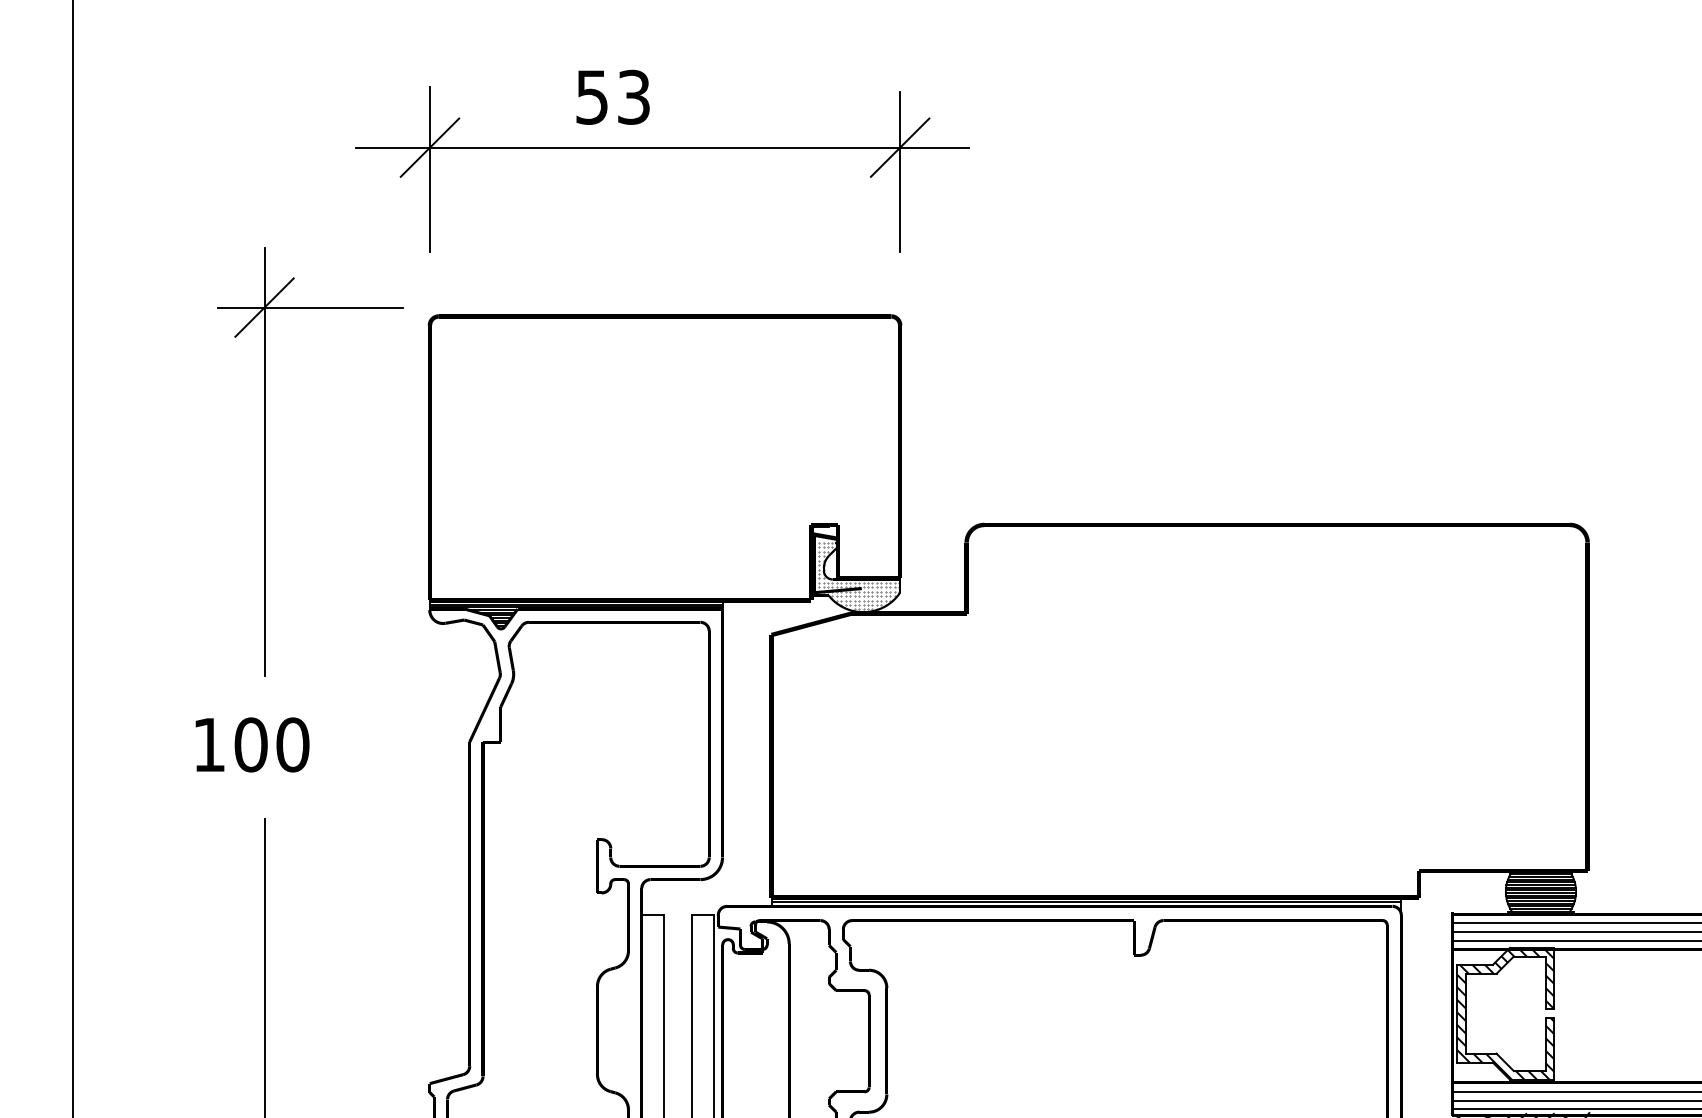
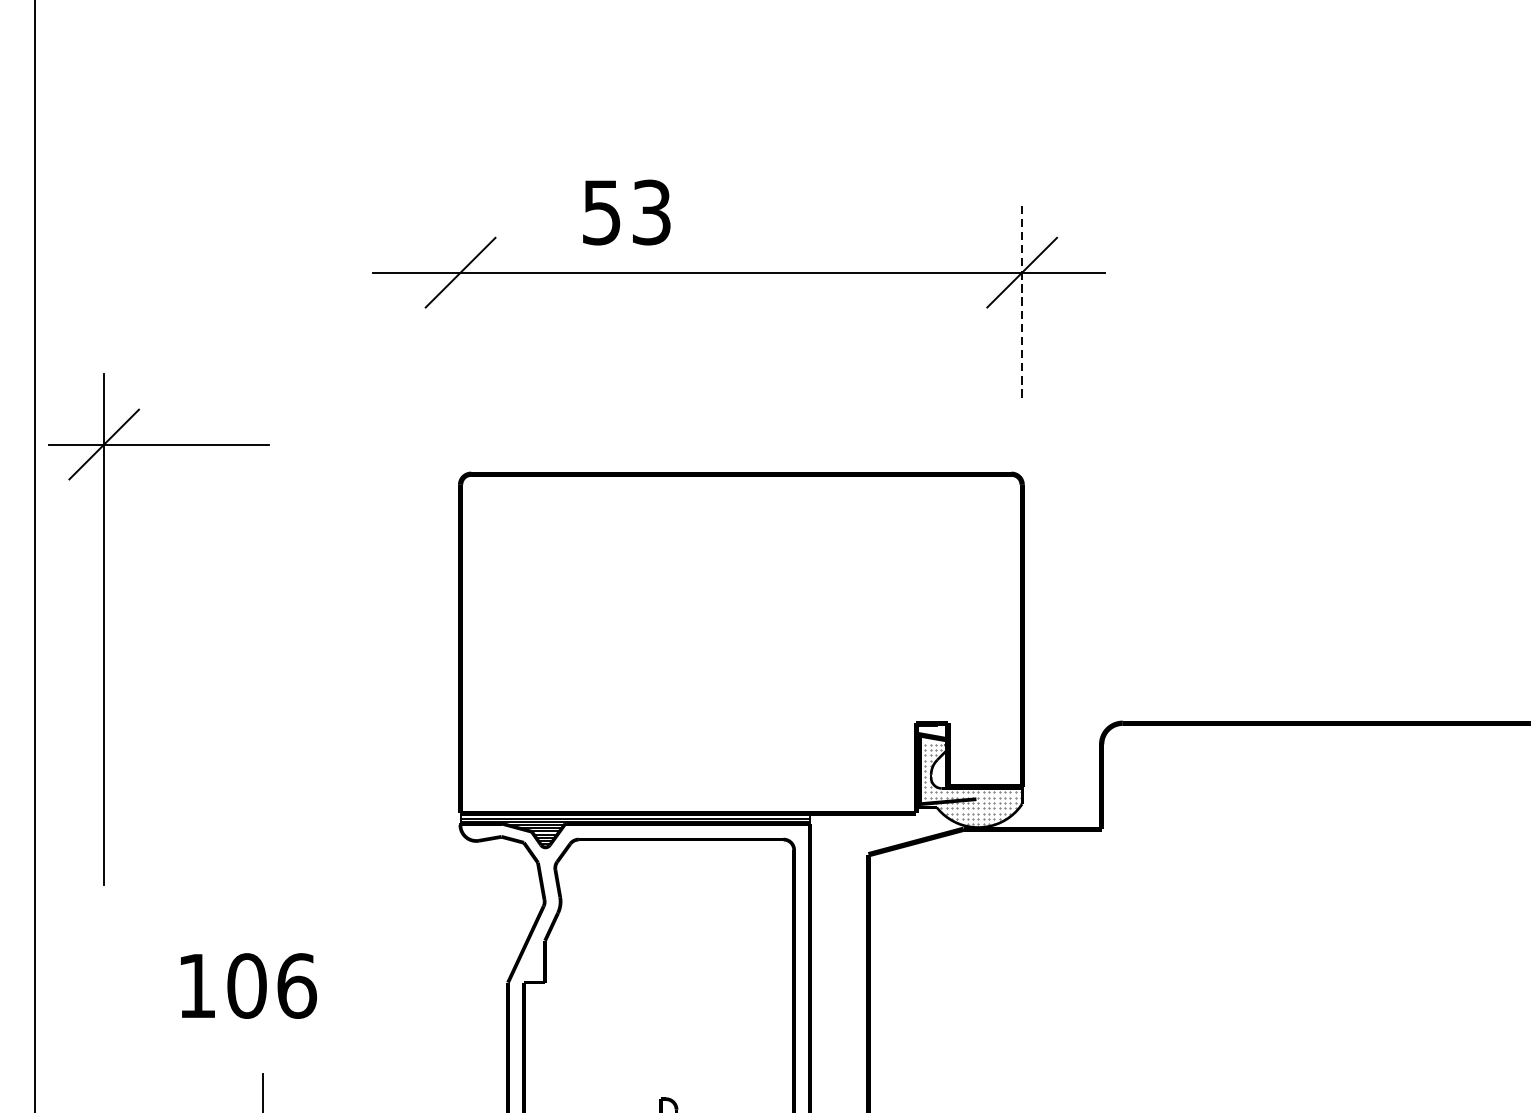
text: (612, 96) -> (626, 211), moved
line: (429, 169) -> (460, 298), removed
line: (900, 171) -> (1022, 301), solid -> dashed
part: (265, 461) -> (105, 628), moved
text: (292, 744) -> (296, 985), 100 -> 106

